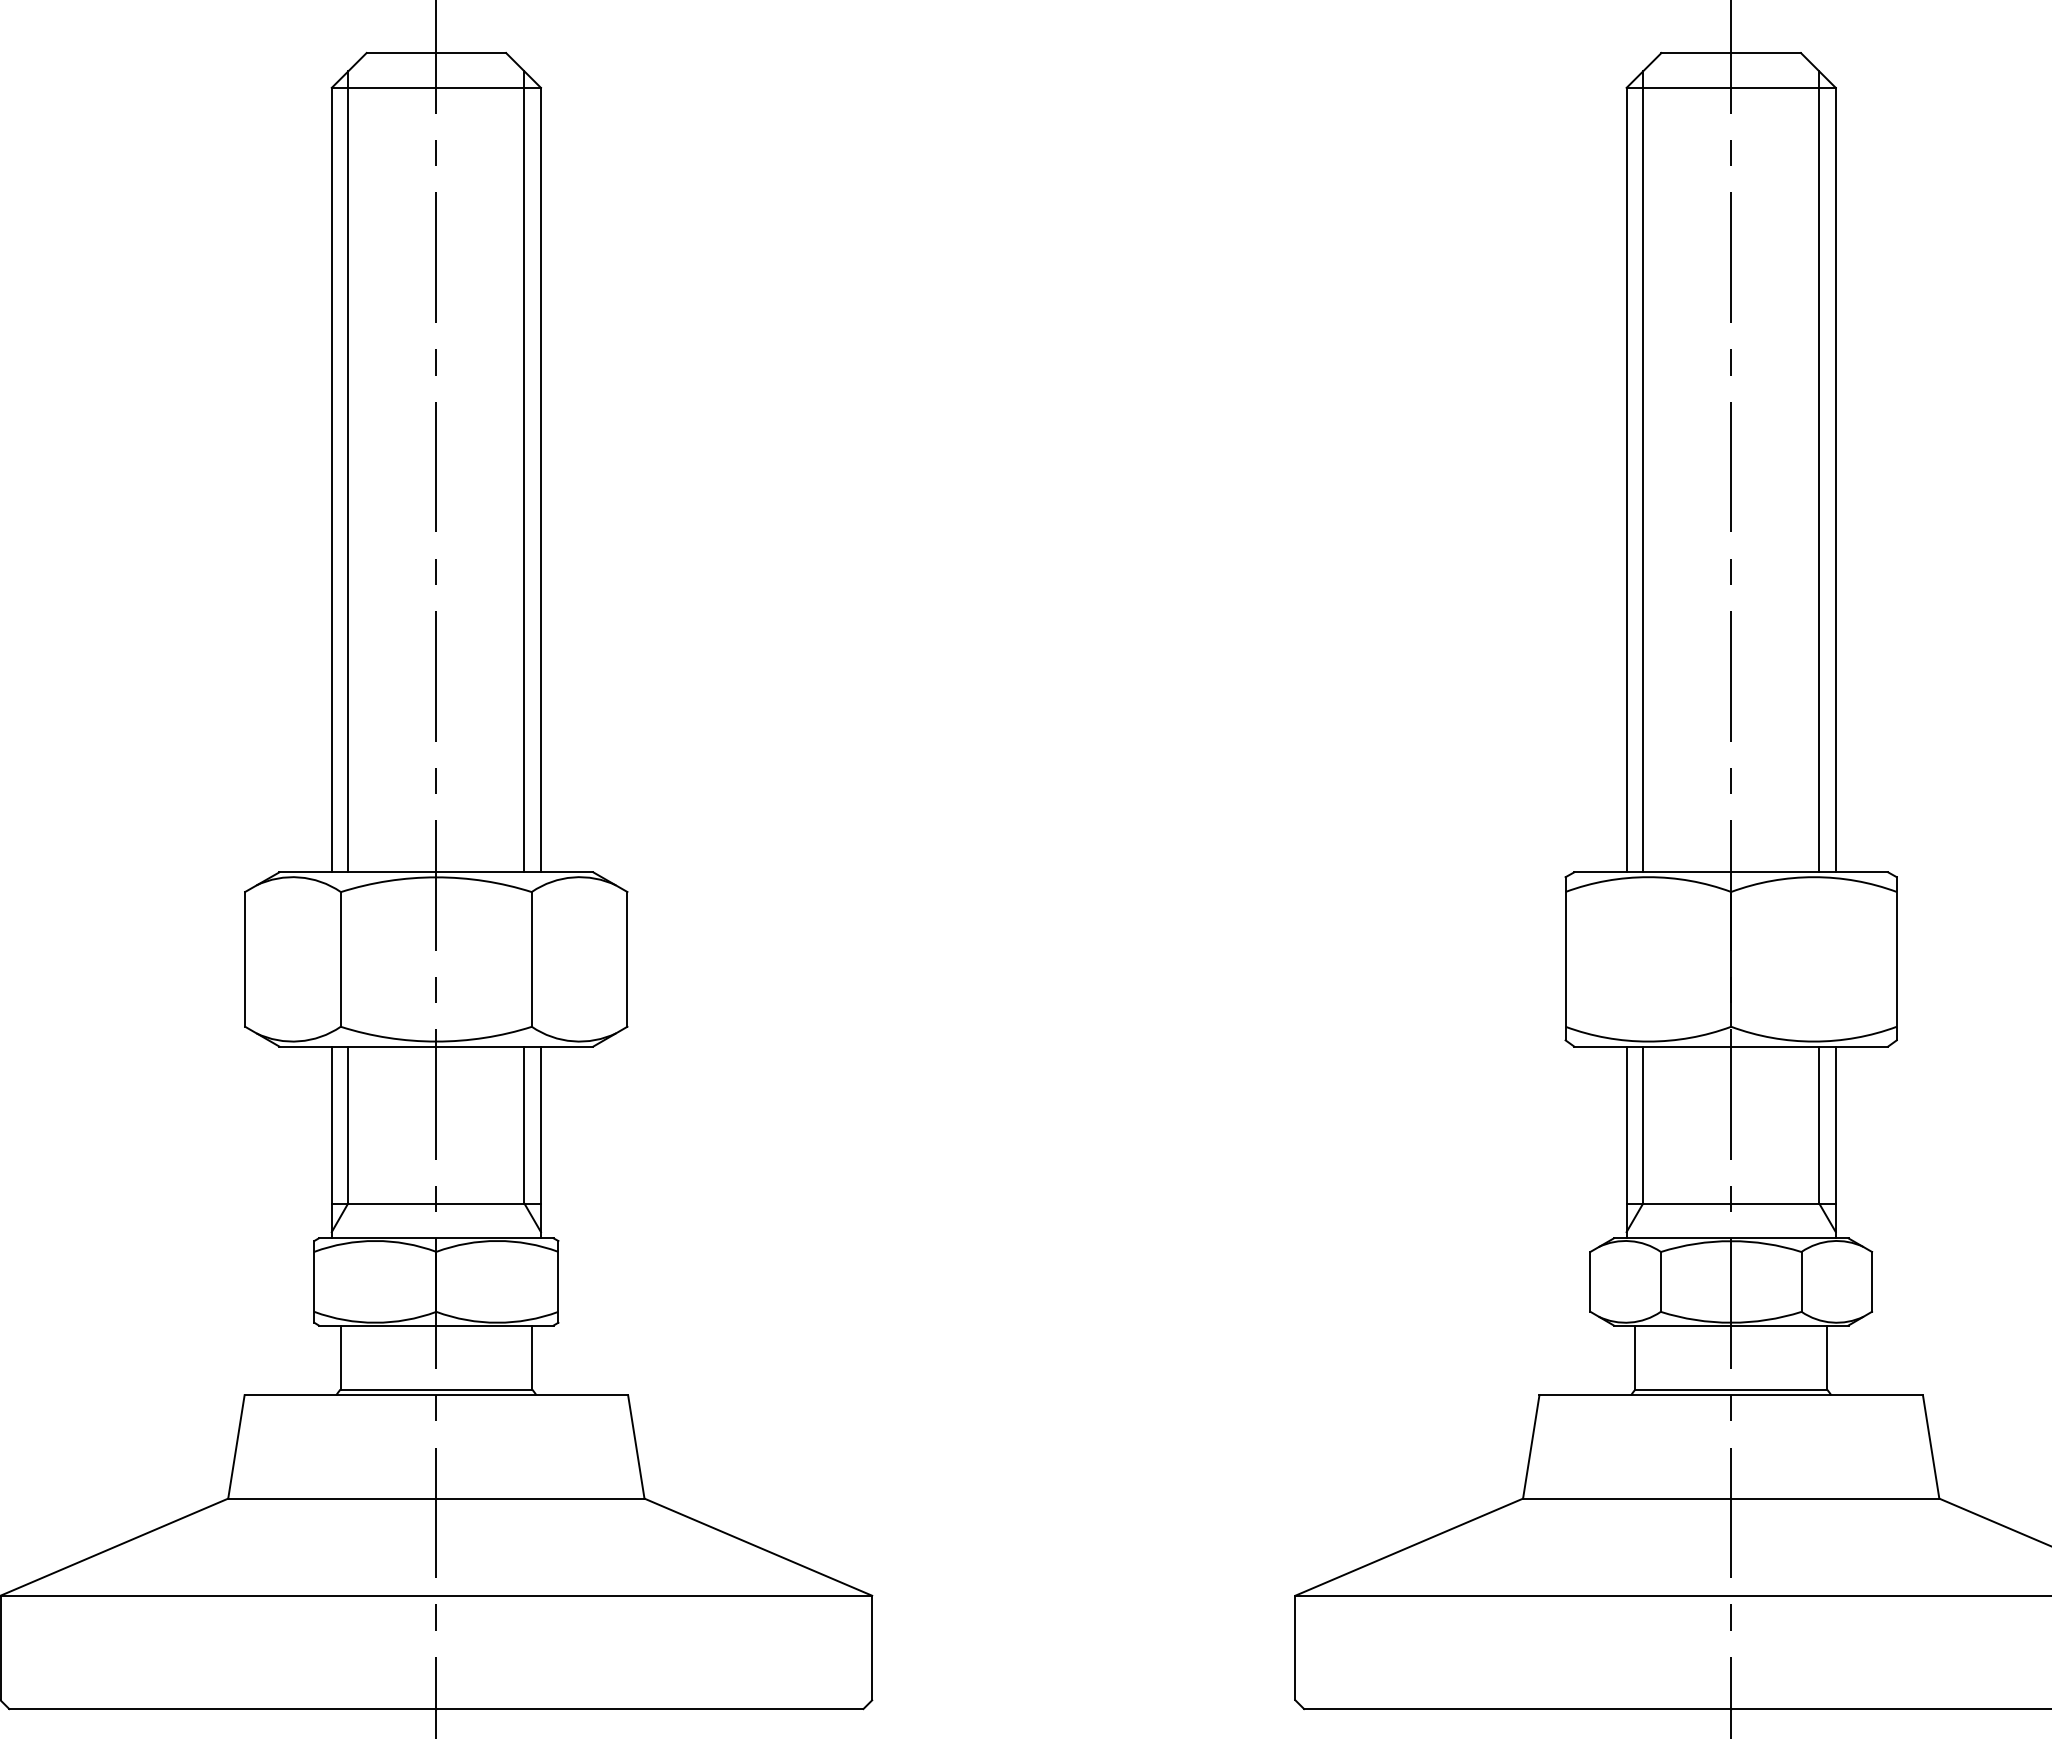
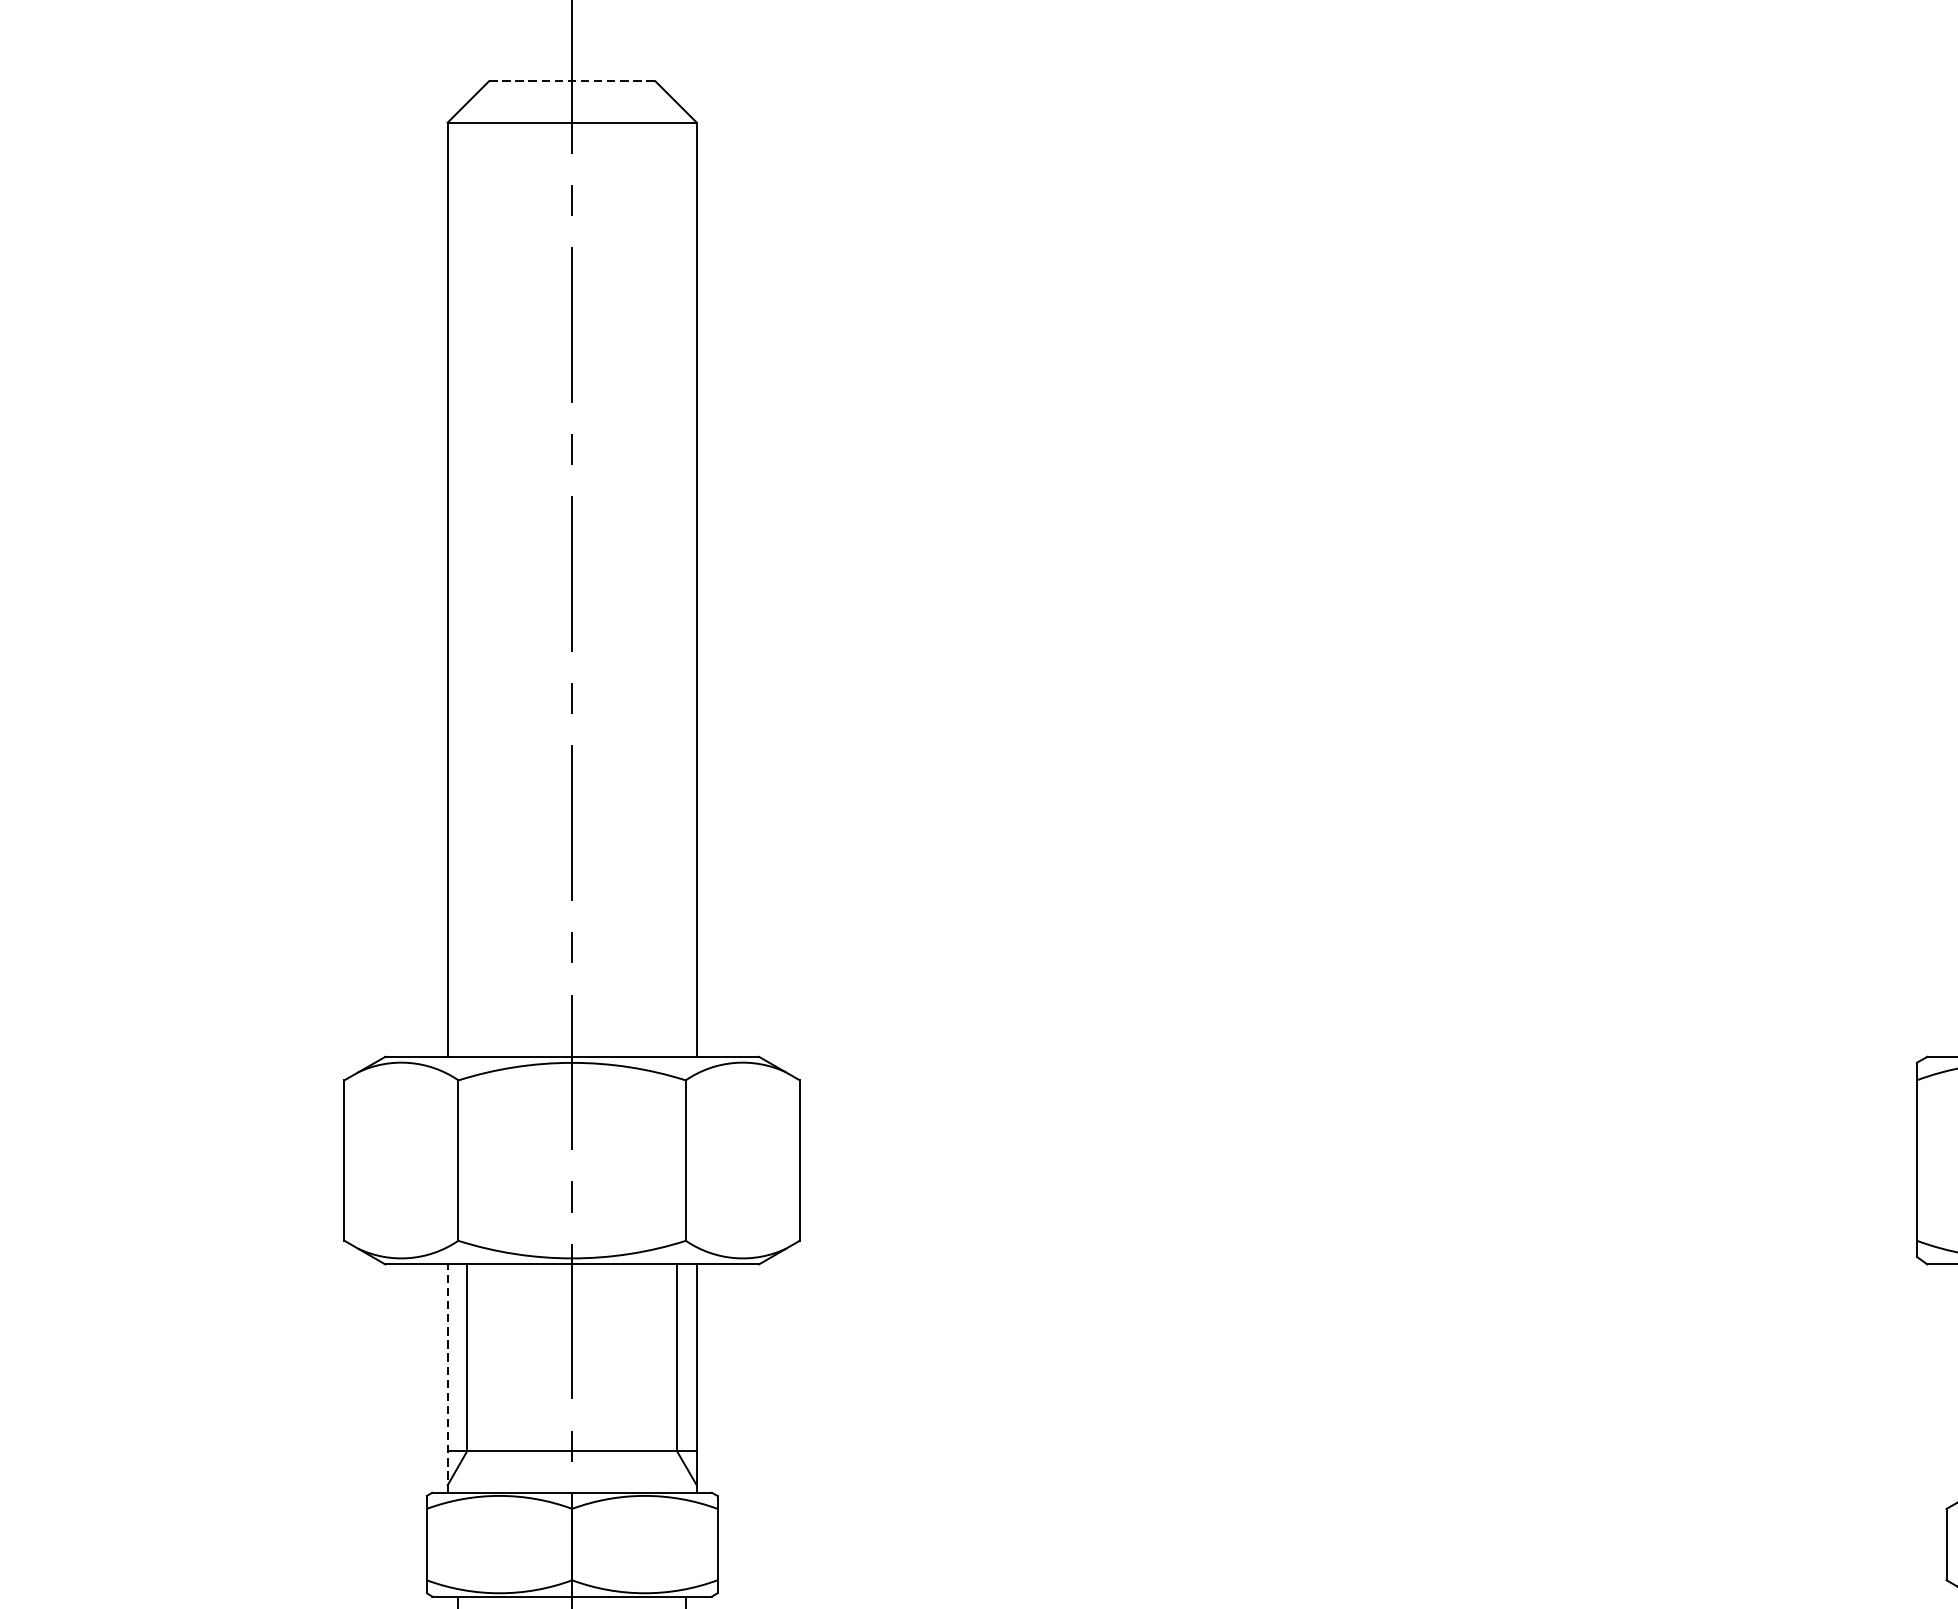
line: (436, 53) -> (572, 81), solid -> dashed
line: (348, 471) -> (467, 579), removed
line: (524, 471) -> (677, 579), removed
line: (331, 1142) -> (447, 1378), solid -> dashed

